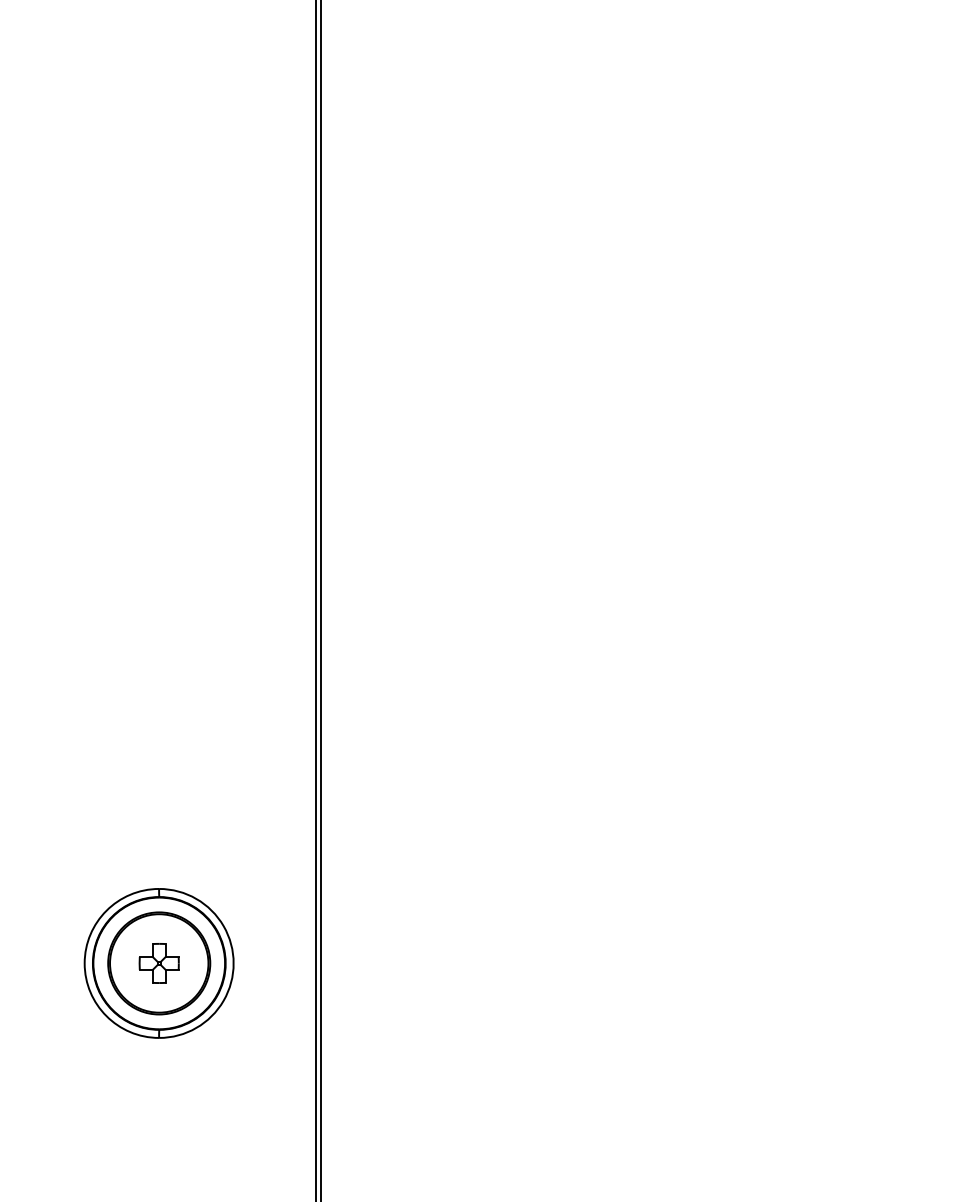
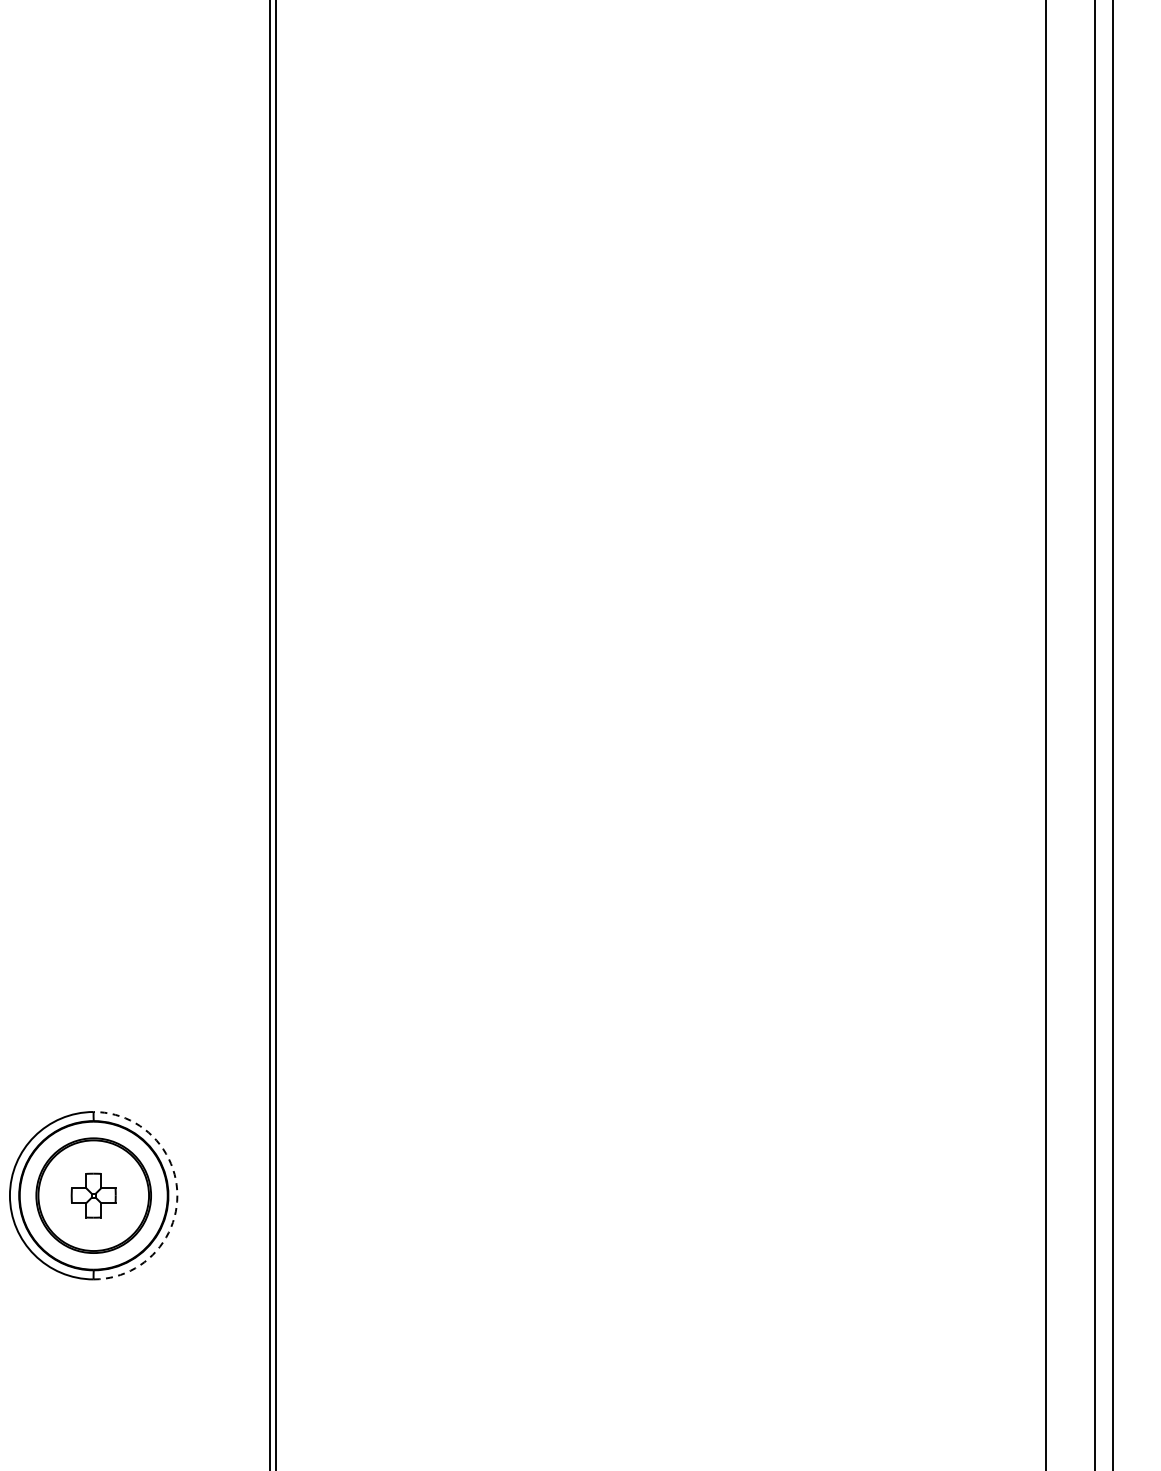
arc: (233, 963) -> (177, 1195), solid -> dashed

